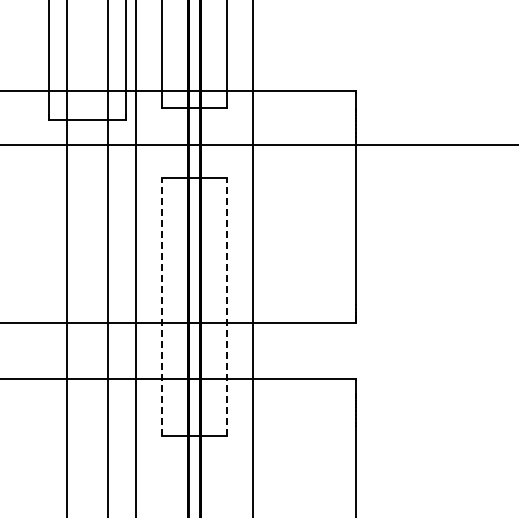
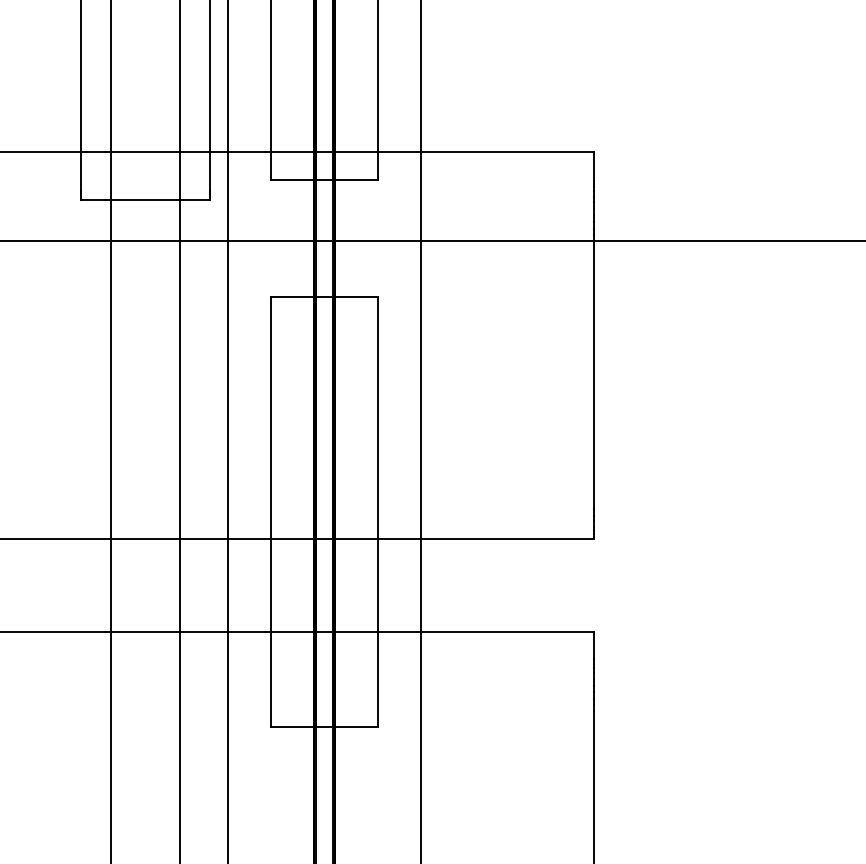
line: (162, 306) -> (271, 511), dashed -> solid
line: (226, 306) -> (377, 511), dashed -> solid

